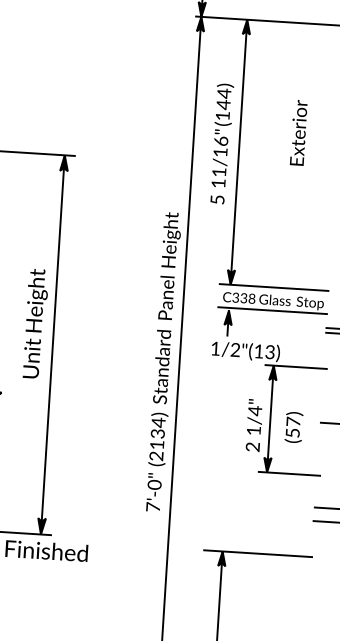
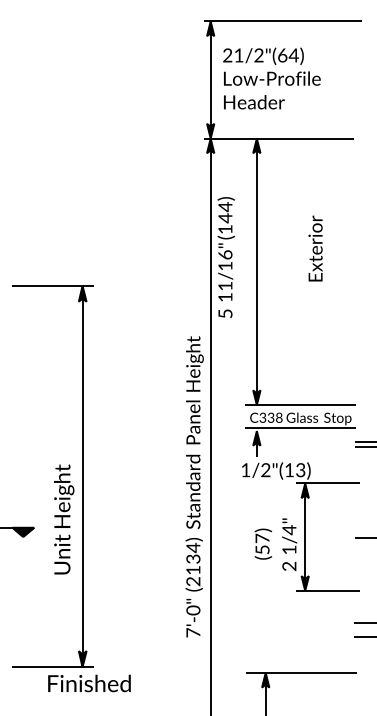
text: (221, 143) -> (225, 257), moved
text: (36, 323) -> (64, 519), moved
text: (294, 426) -> (263, 543), moved

